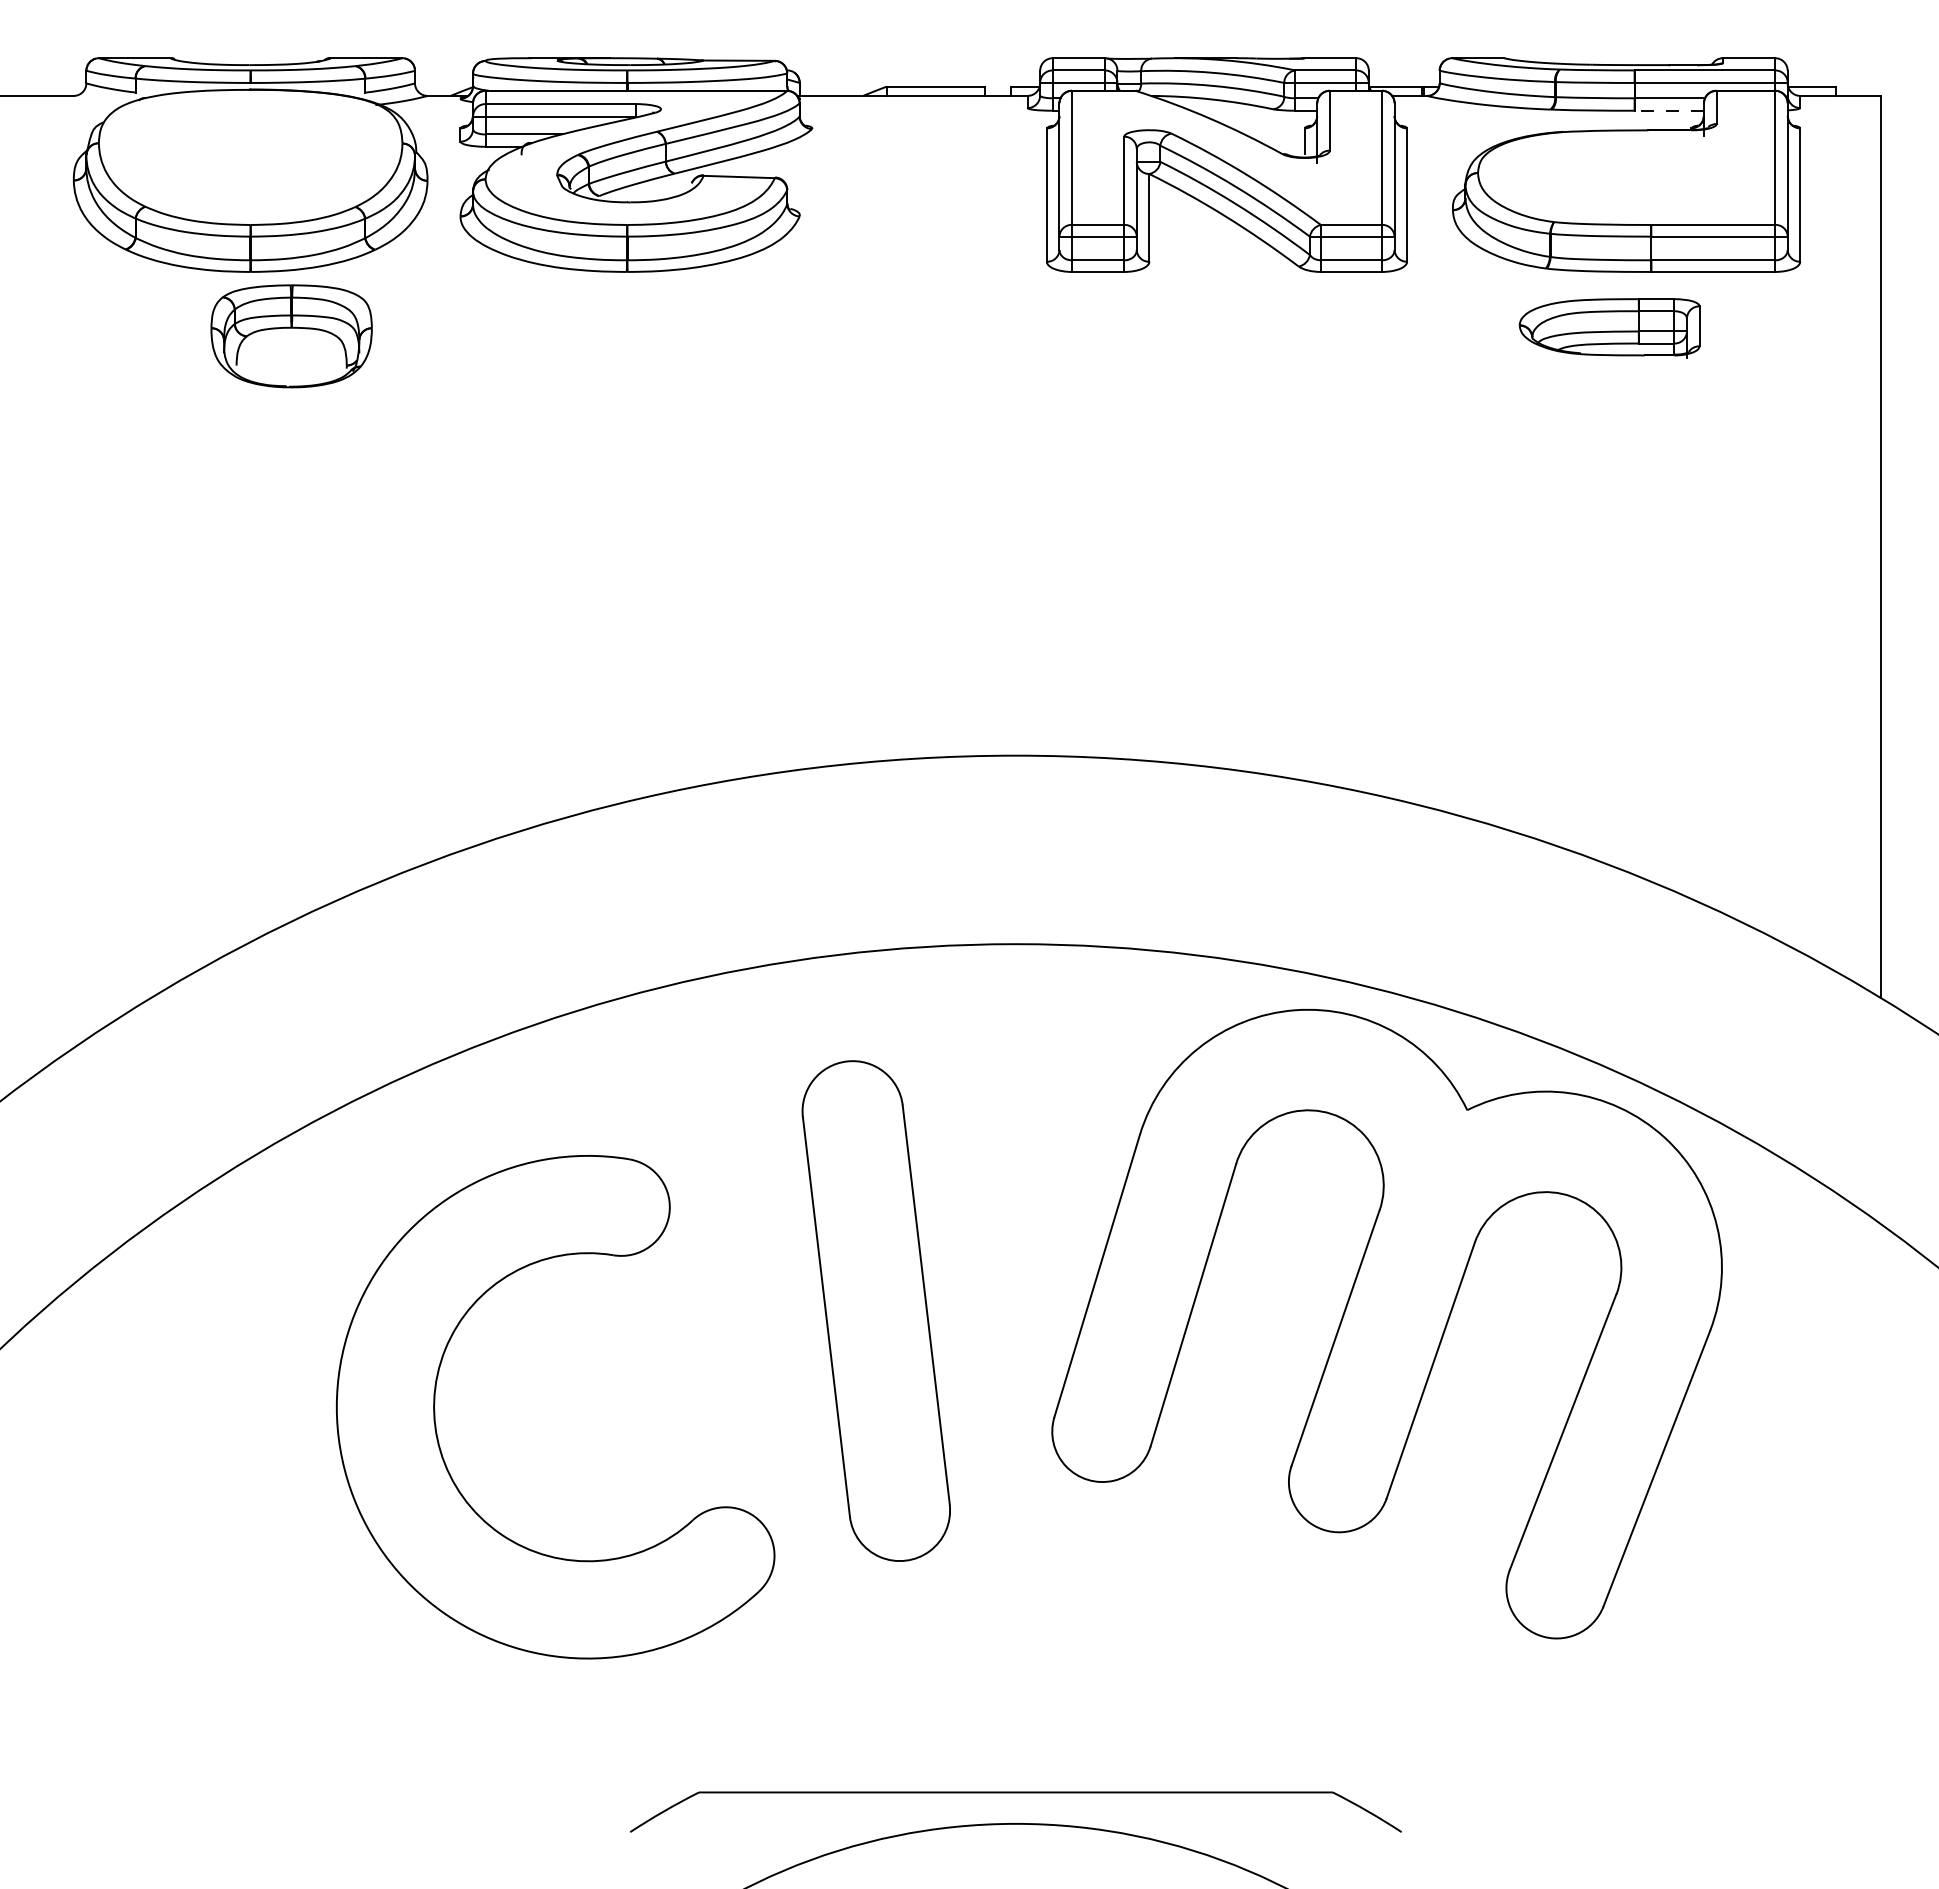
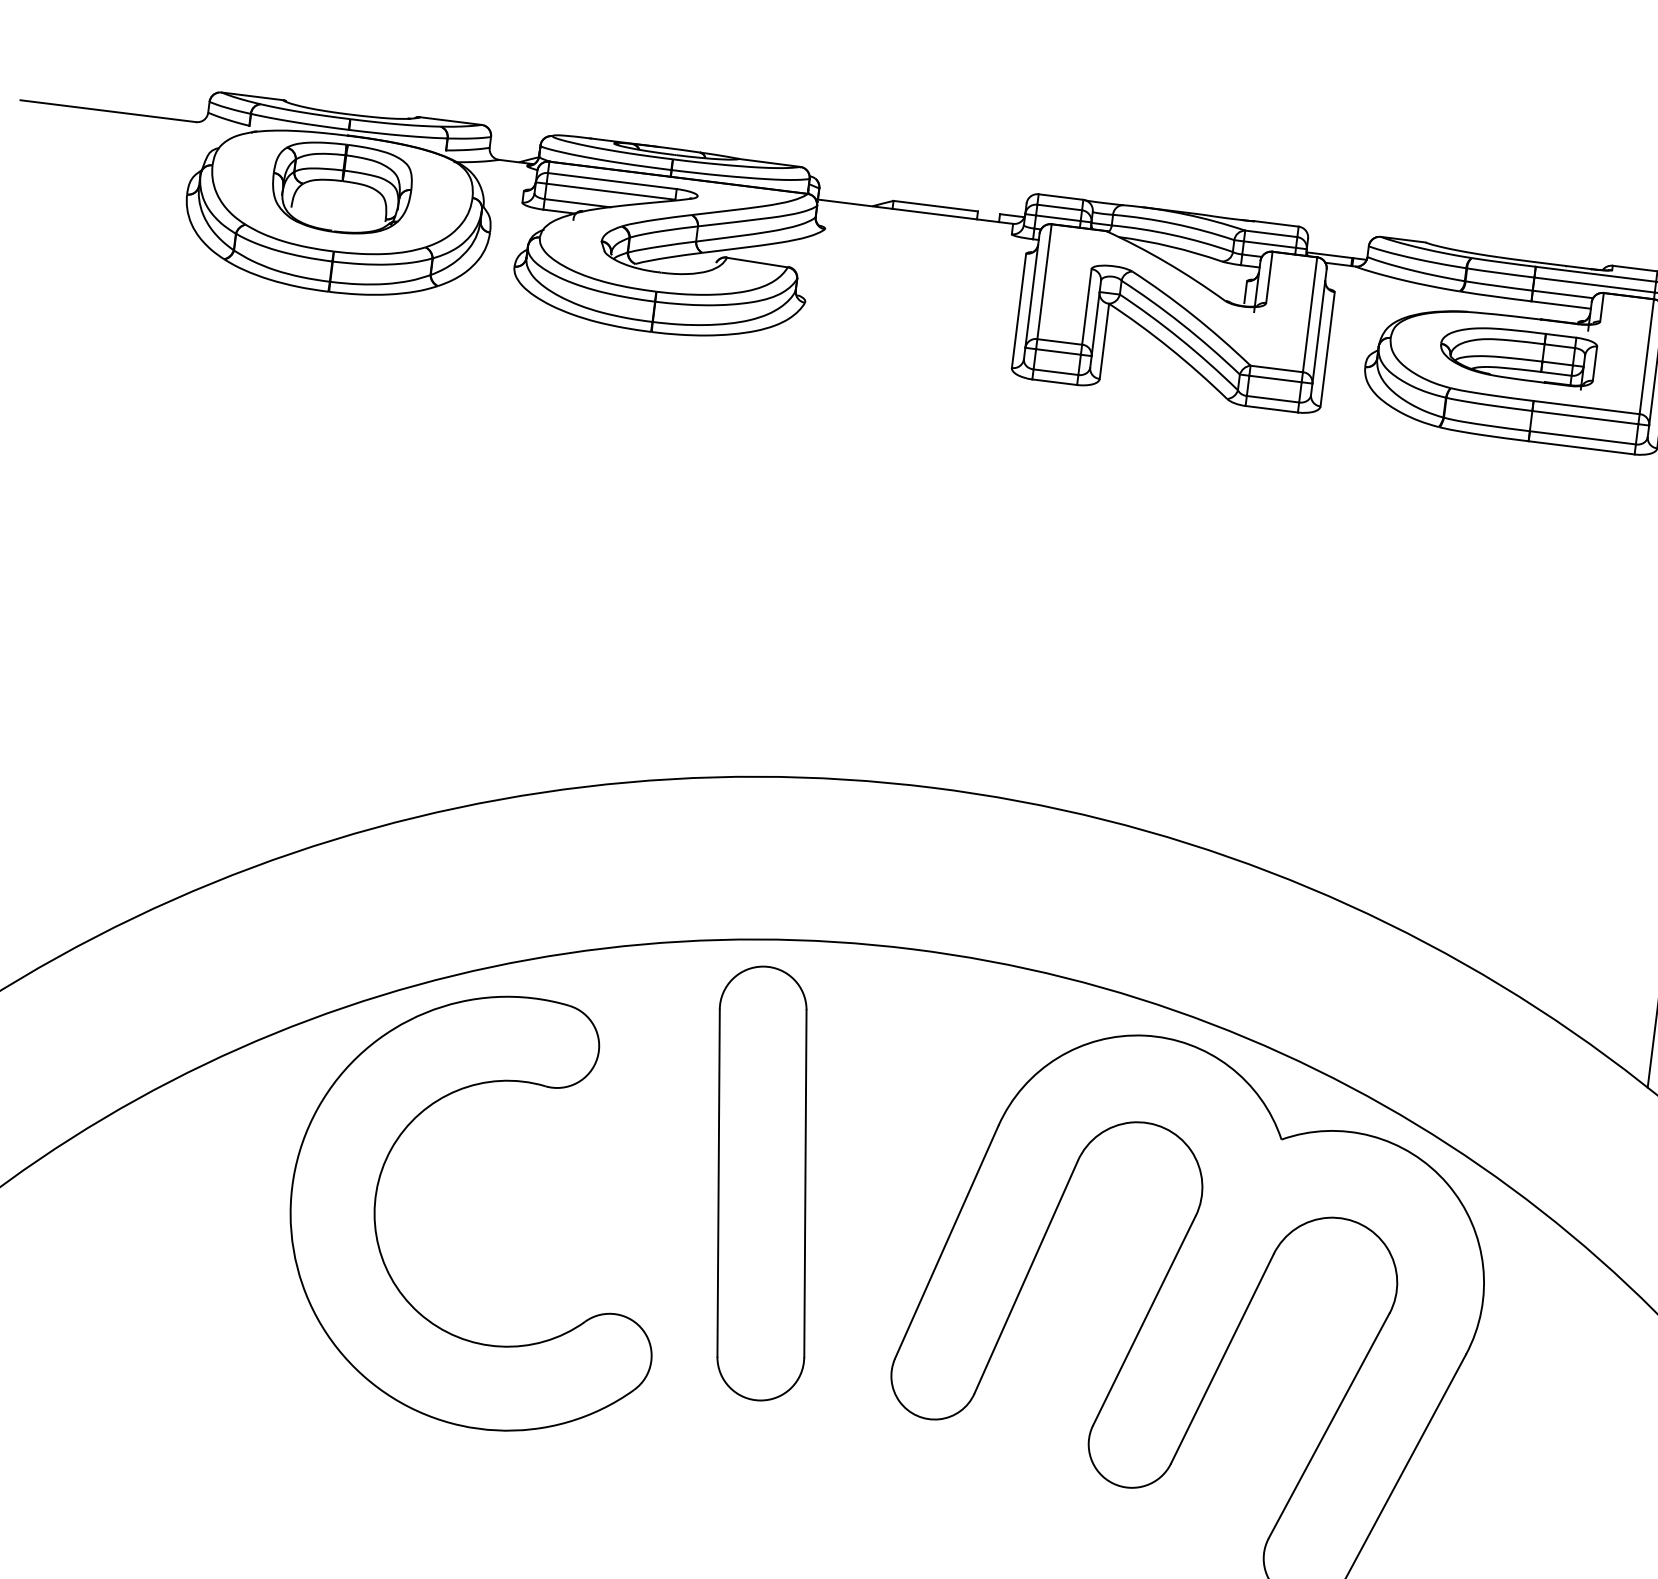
line: (1669, 110) -> (1561, 304), dashed -> solid
part: (1609, 328) -> (1517, 355), moved
part: (291, 336) -> (341, 188), moved
part: (875, 1310) -> (761, 1182), moved
part: (435, 1404) -> (377, 1195), moved

